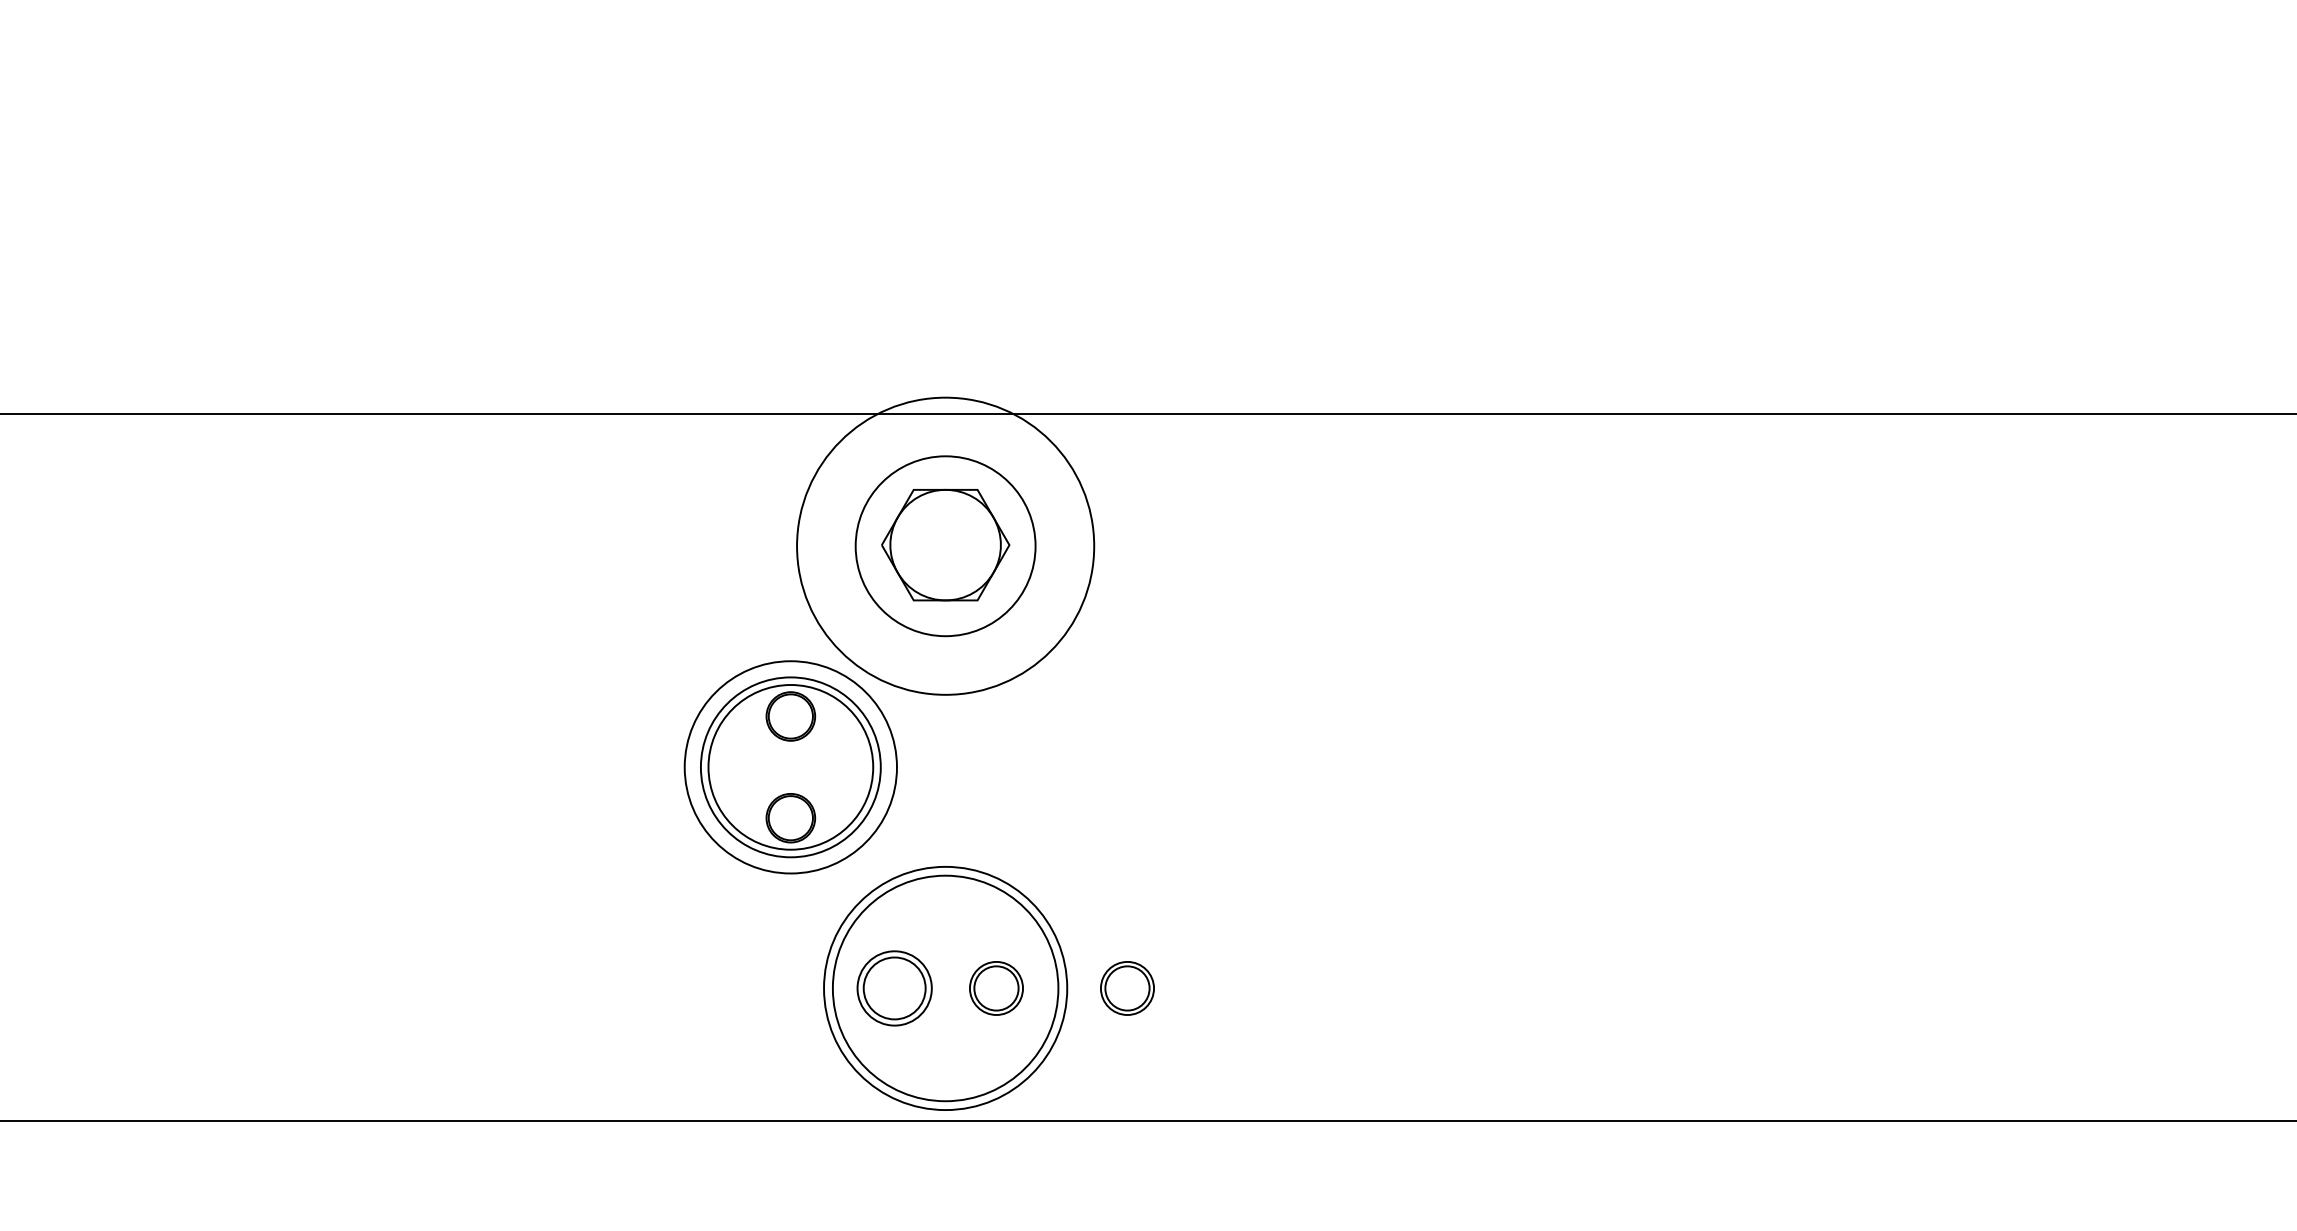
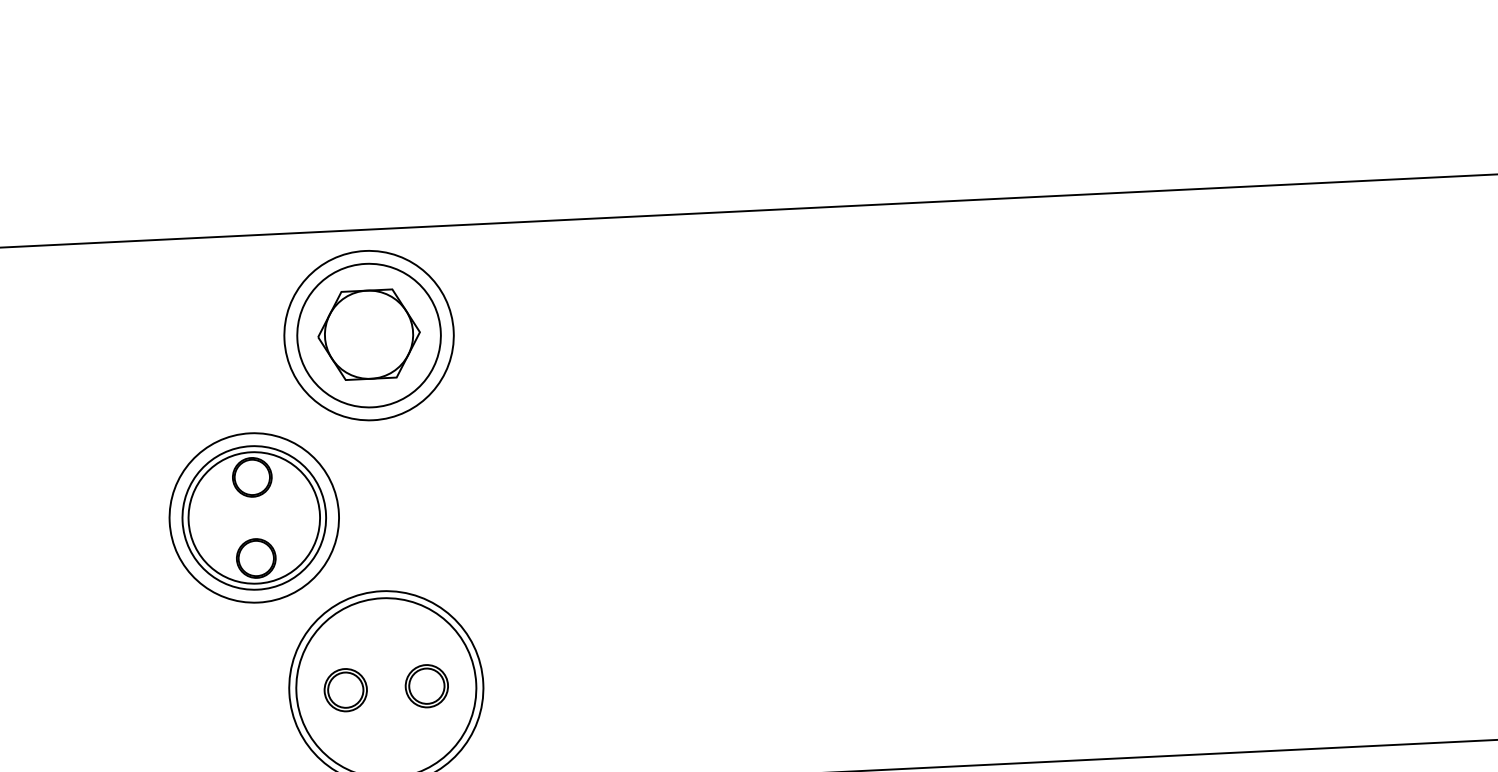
circle: (945, 546) -> (369, 335), size x0.71
part: (894, 988) -> (345, 690), size x0.71
part: (1127, 988) -> (531, 681), removed

